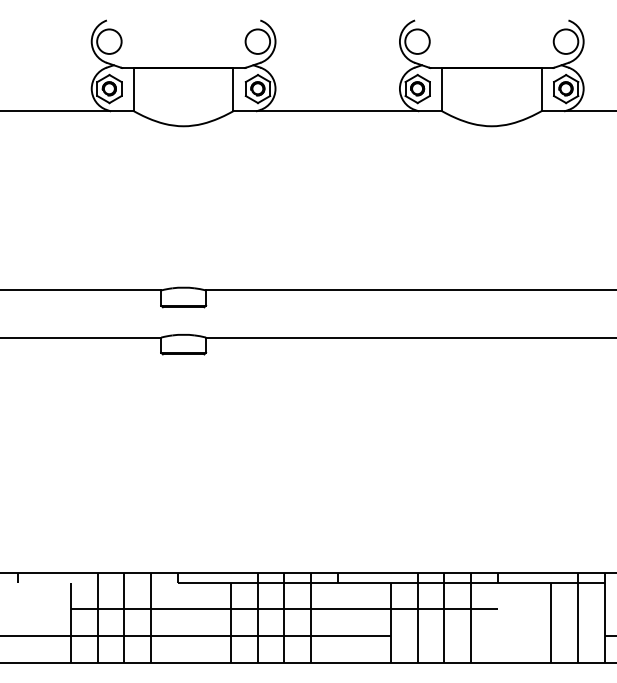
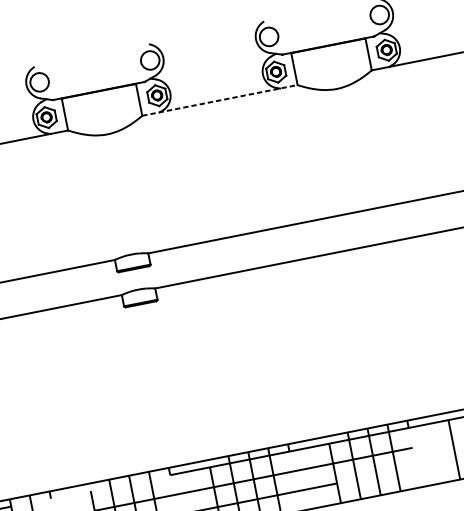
line: (338, 111) -> (220, 100), solid -> dashed

